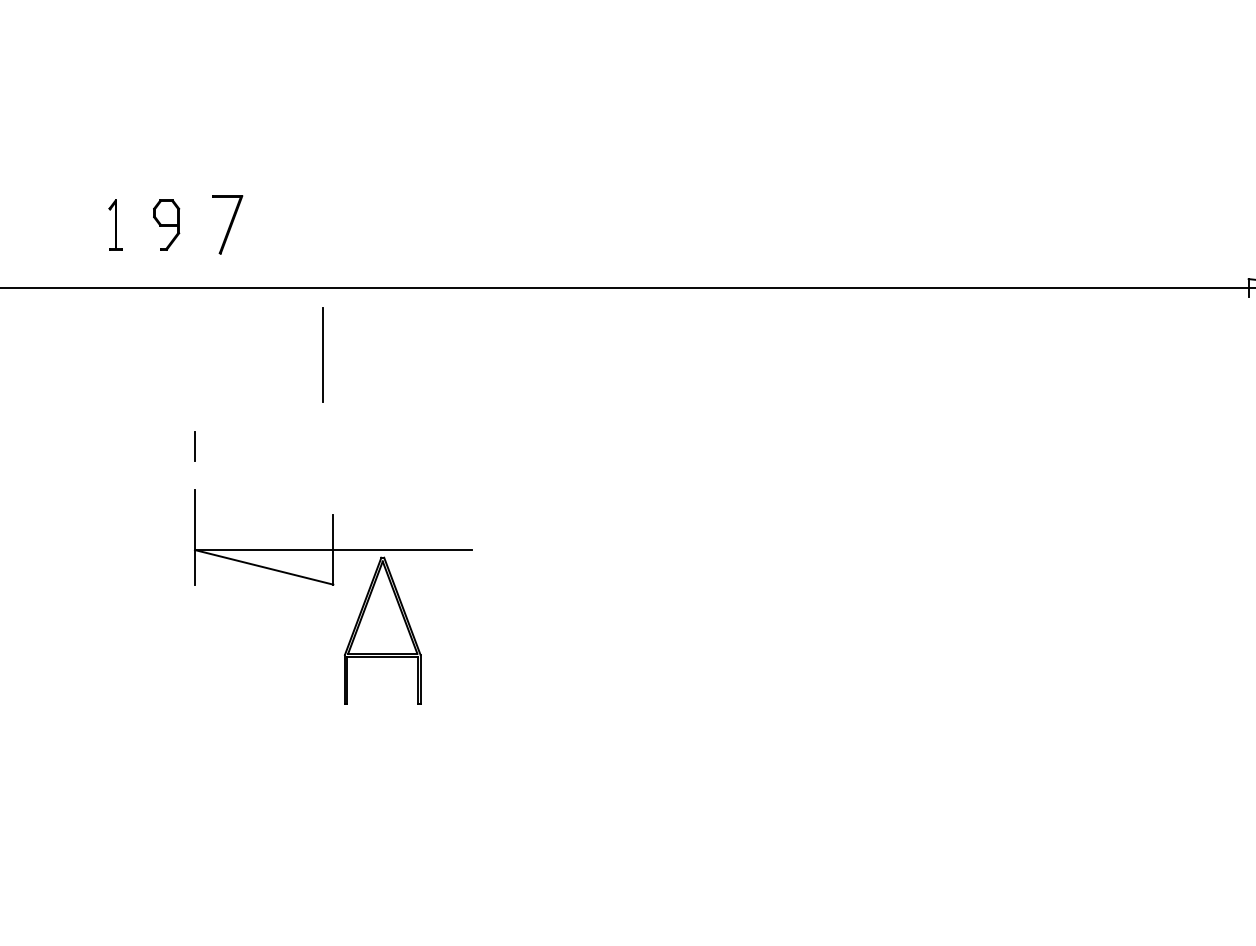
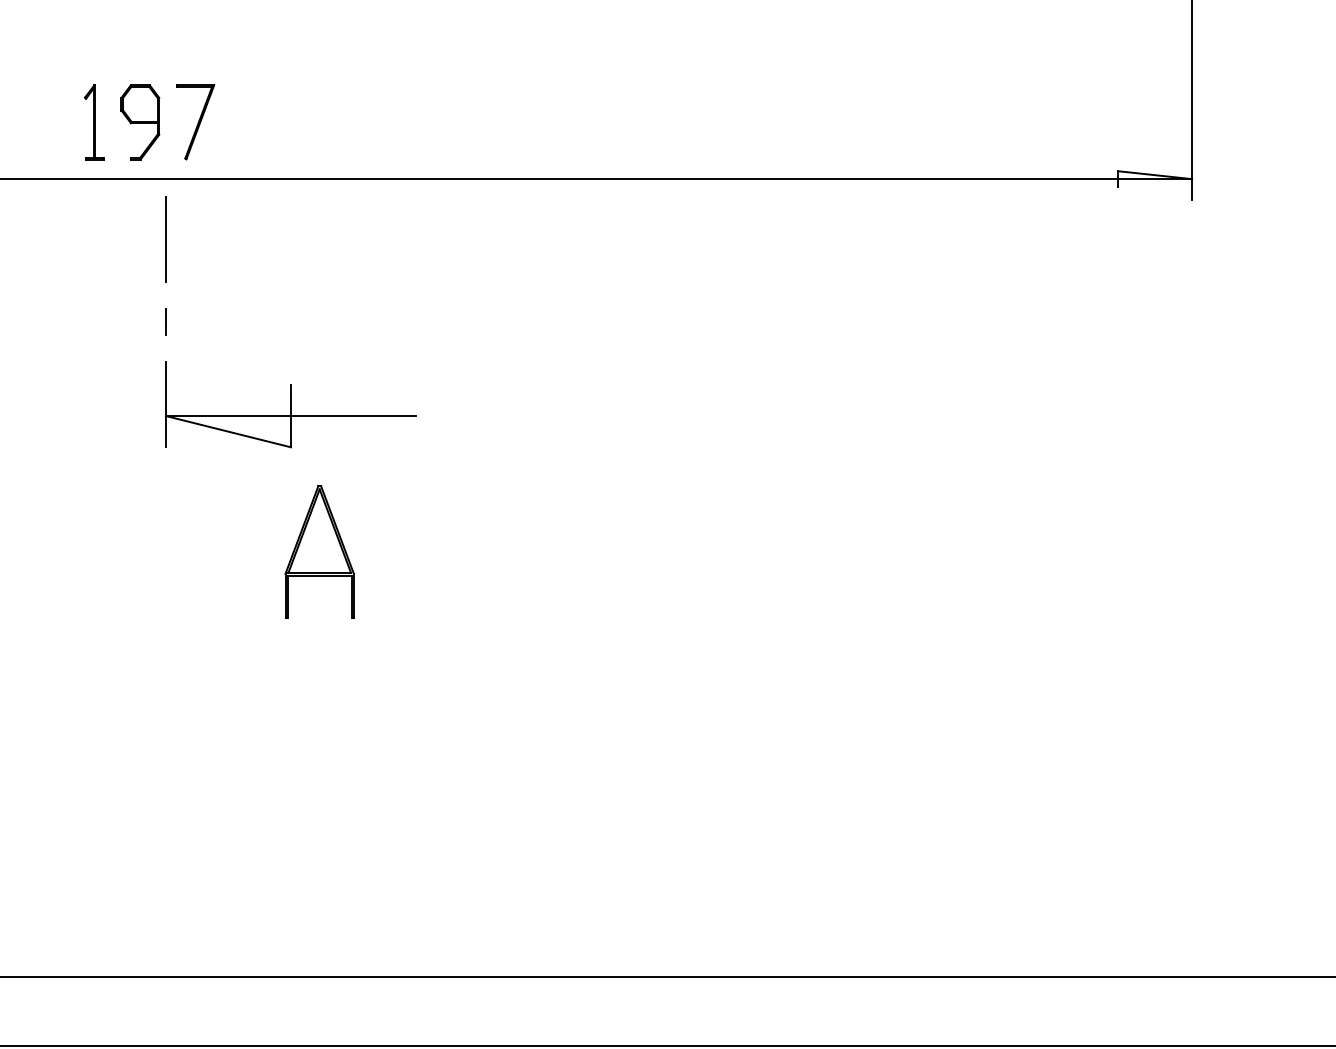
part: (115, 225) -> (94, 122), size x1.67
part: (166, 225) -> (140, 122), size x1.67
part: (227, 225) -> (195, 122), size x1.43
line: (322, 354) -> (165, 239), moved
part: (382, 630) -> (319, 551), moved

